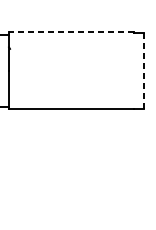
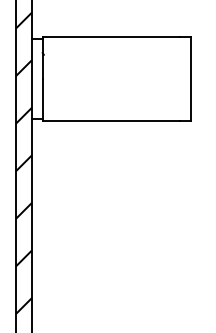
line: (71, 32) -> (111, 36), dashed -> solid
line: (143, 71) -> (190, 79), dashed -> solid

